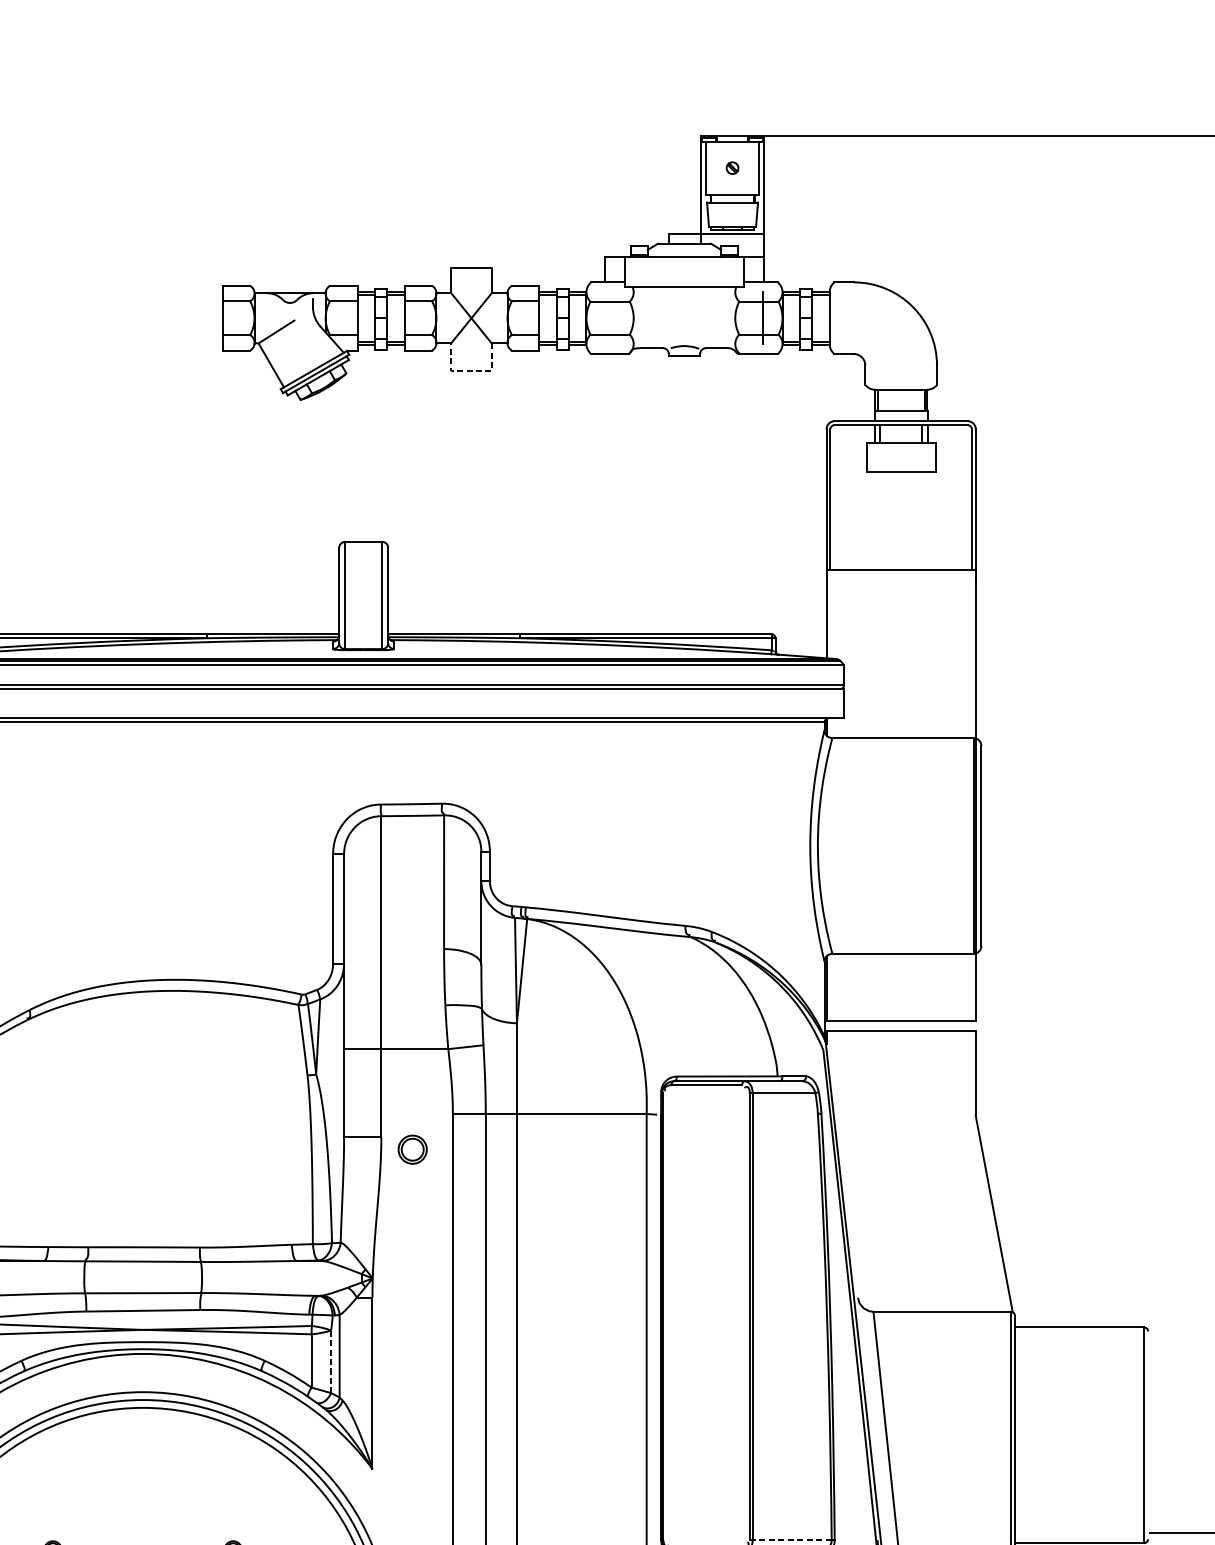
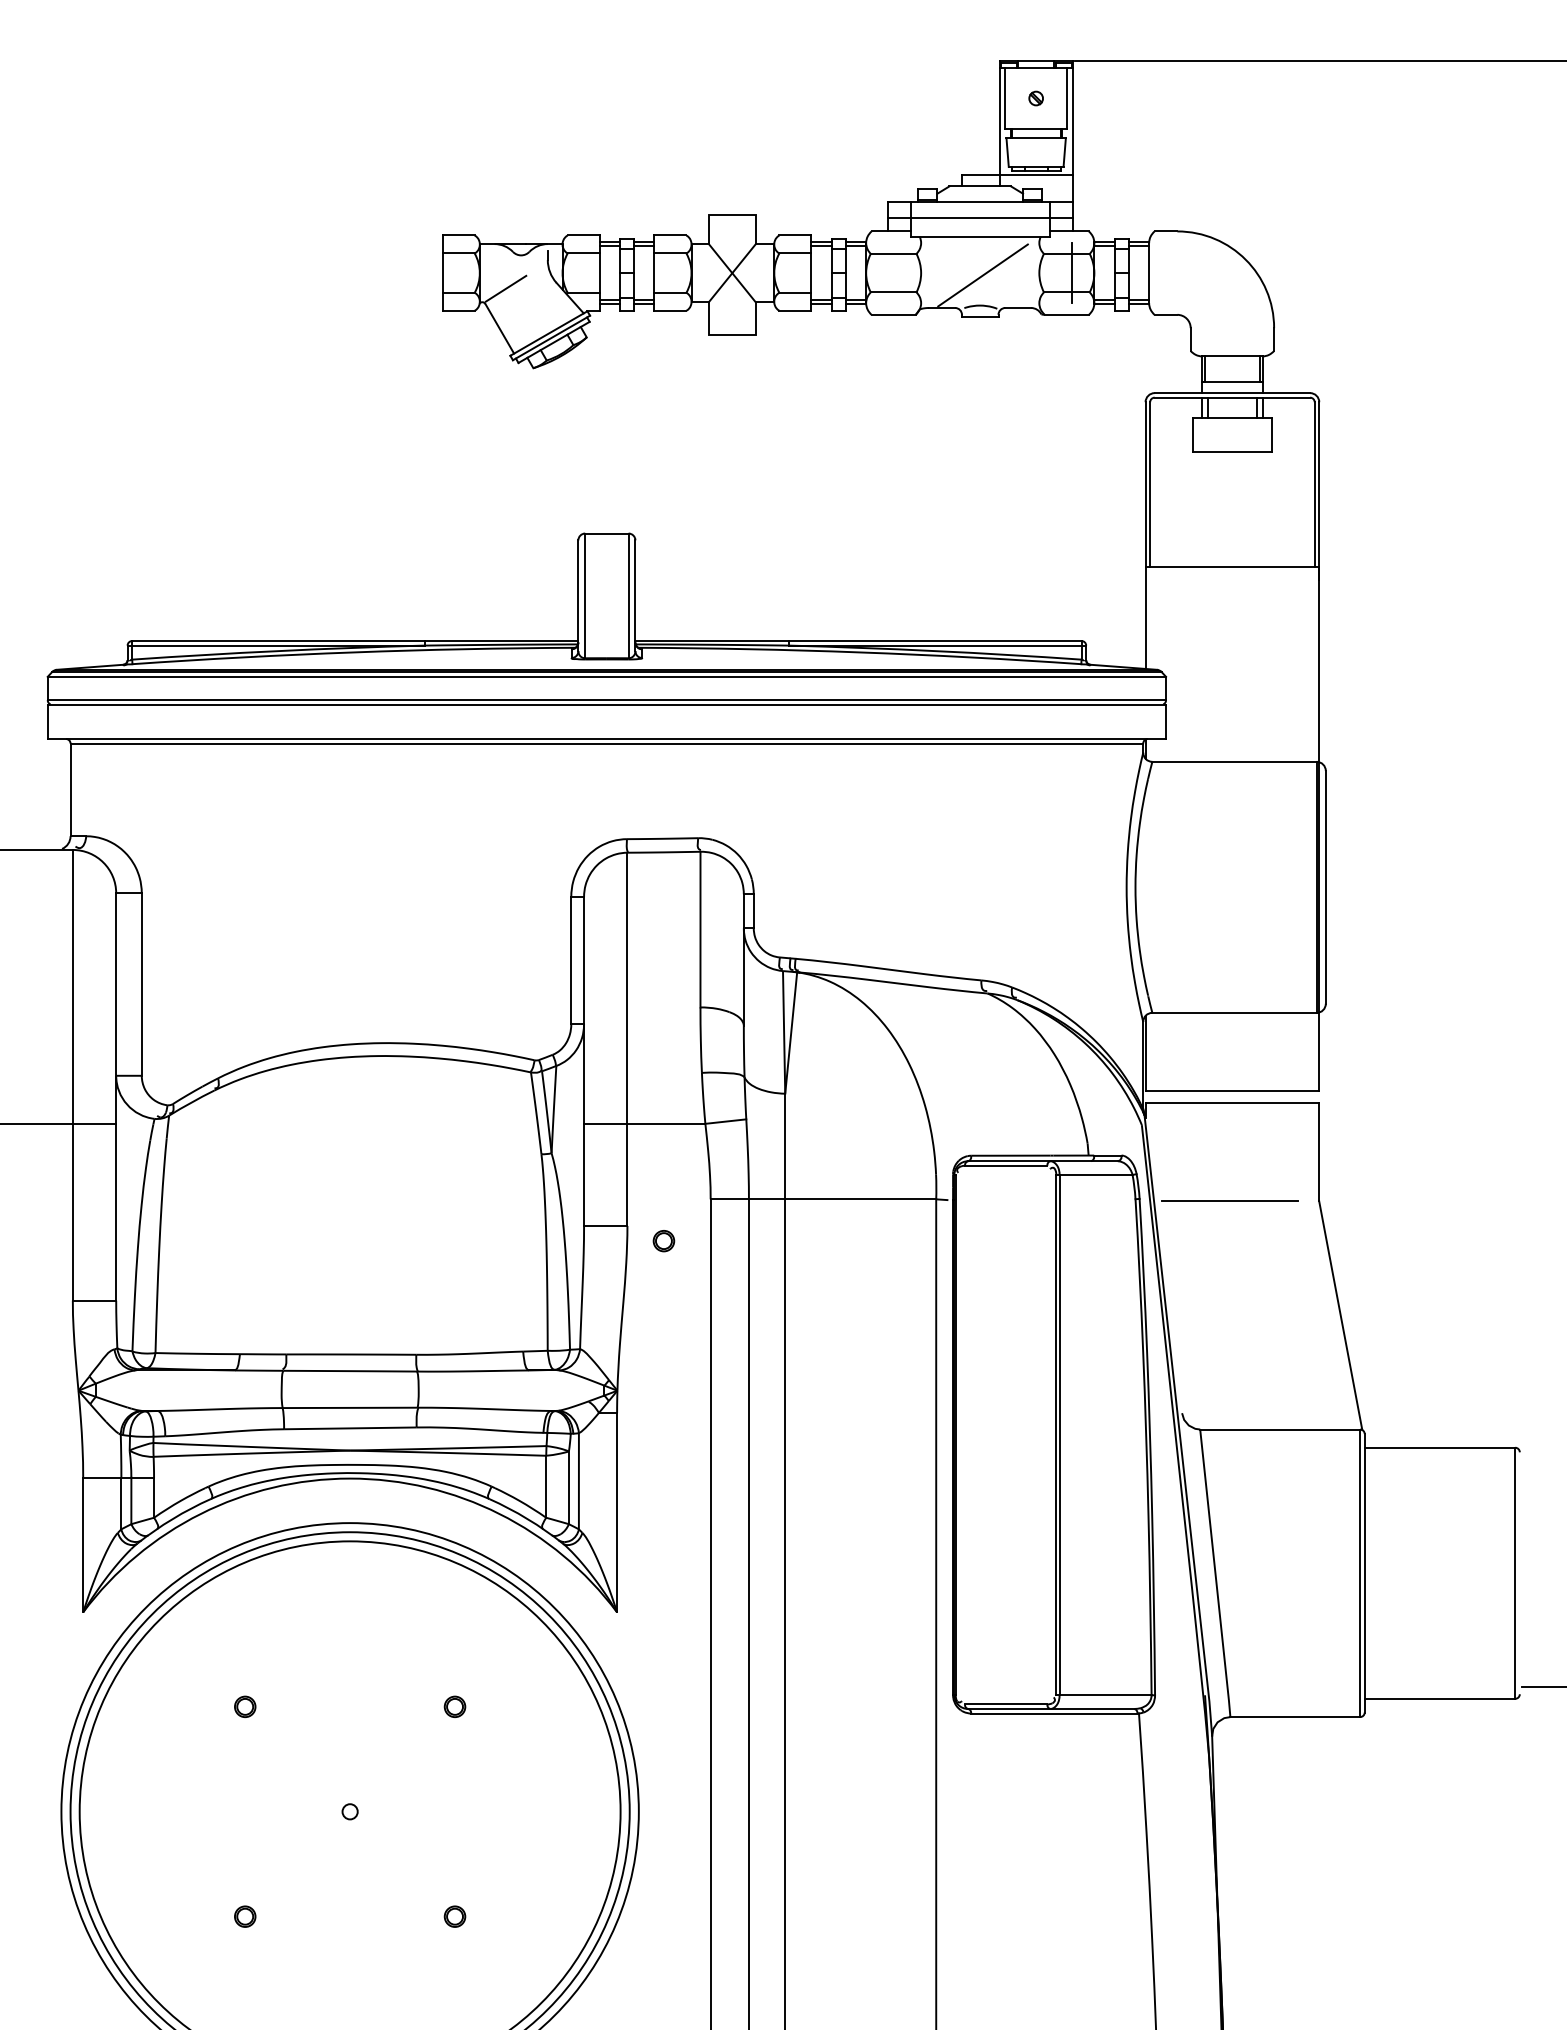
line: (683, 271) -> (979, 218), added
line: (686, 320) -> (982, 275), added
line: (470, 371) -> (731, 335), dashed -> solid
line: (899, 1115) -> (1230, 1201), added
part: (412, 1150) -> (663, 1241), size x0.62
line: (330, 1362) -> (568, 1488), dashed -> solid
line: (790, 1540) -> (1103, 1695), dashed -> solid

